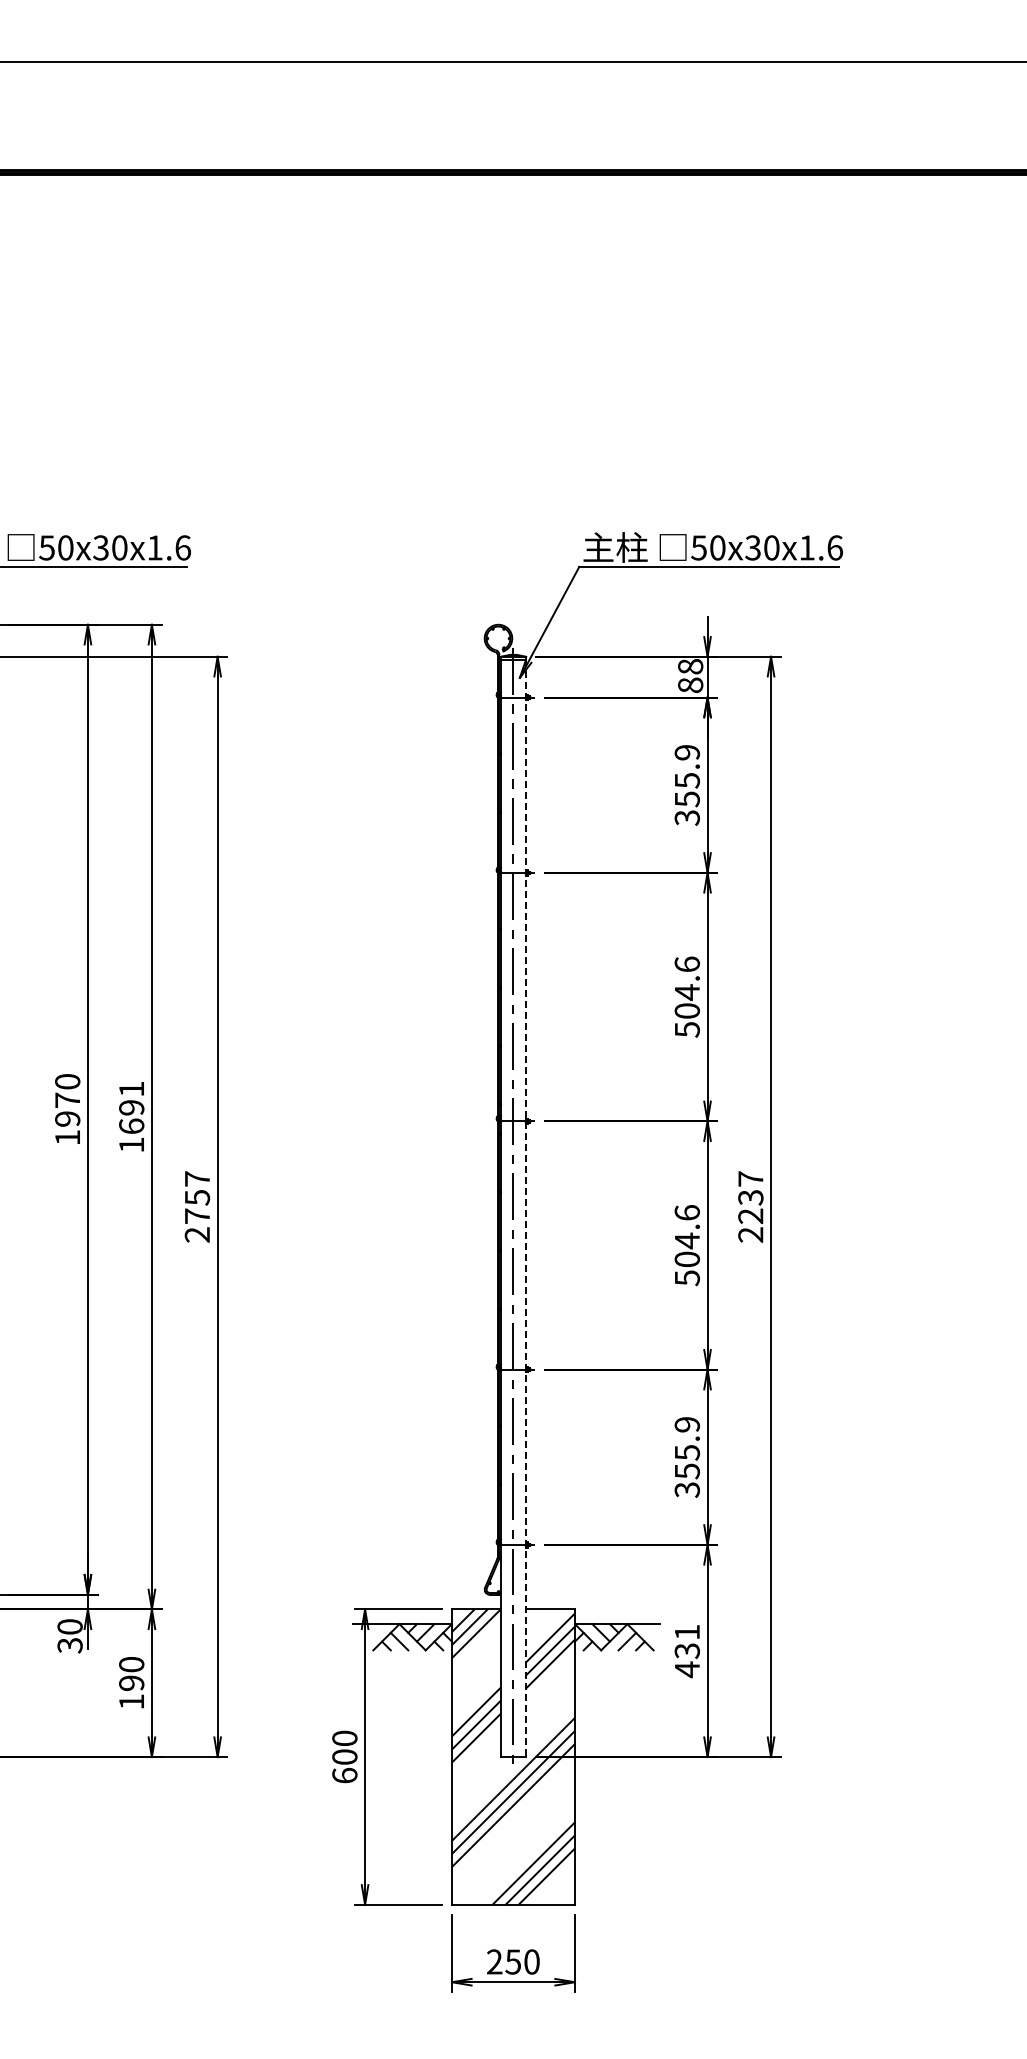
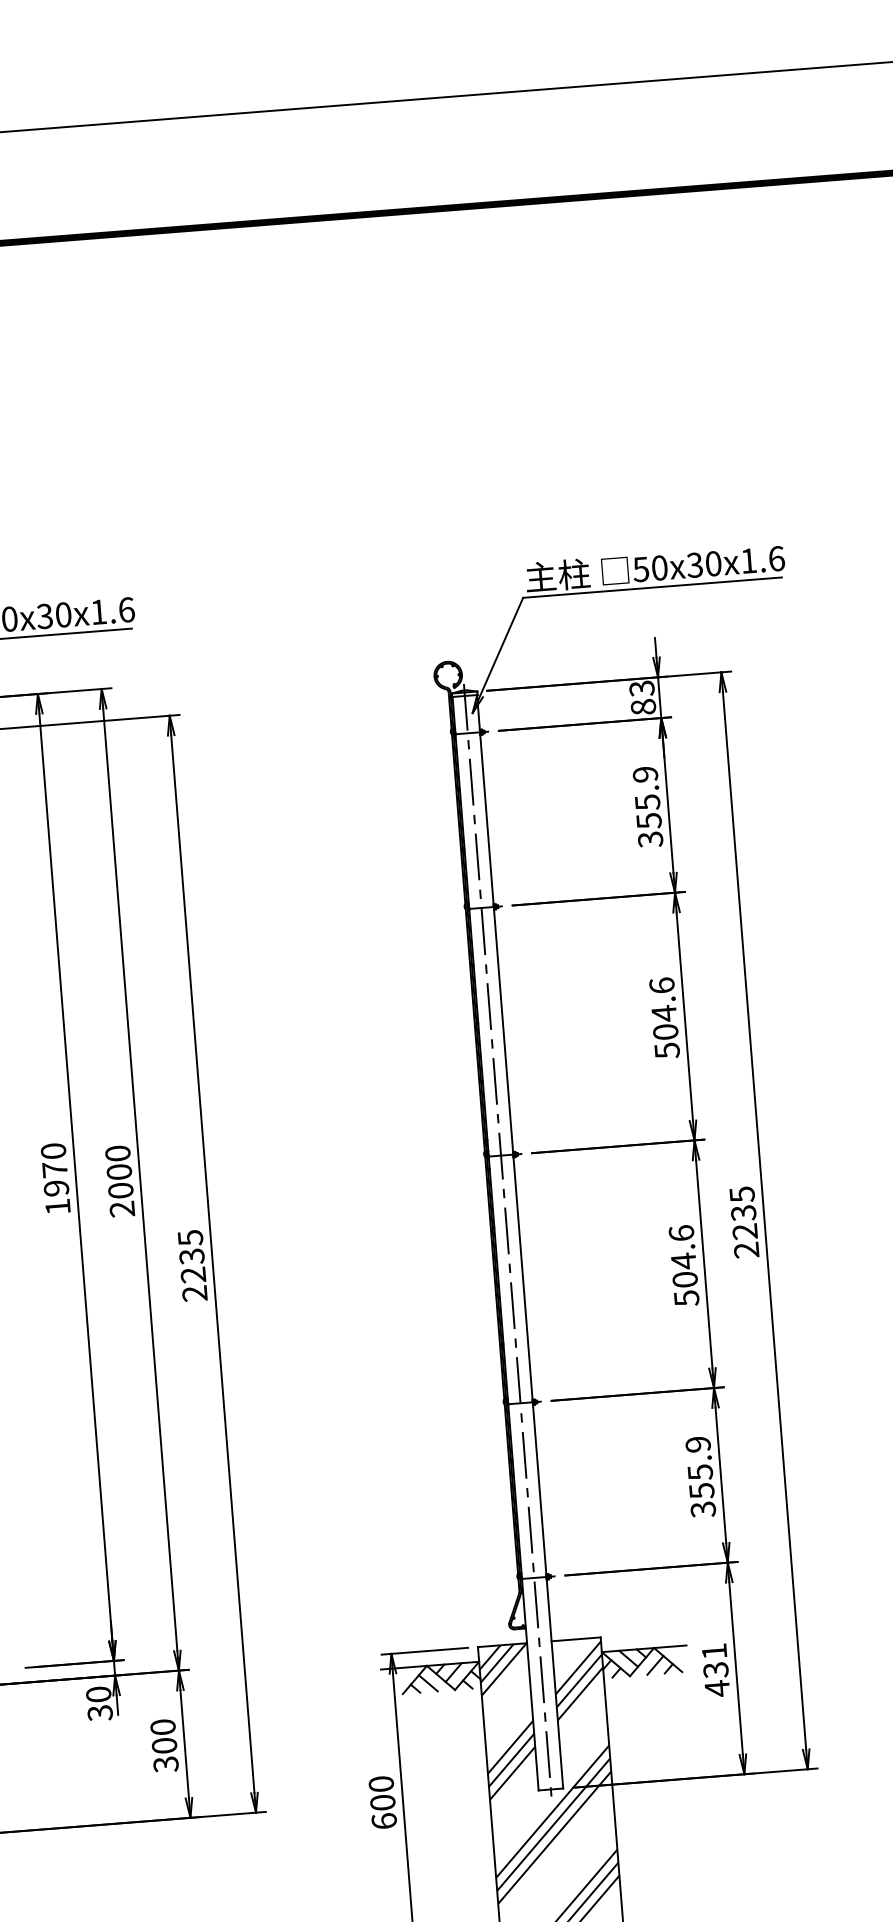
text: (690, 666) -> (641, 688), 88 -> 83
text: (131, 1116) -> (119, 1180), 1691 -> 2000
text: (750, 1179) -> (741, 1195), 2237 -> 2235
text: (197, 1197) -> (192, 1256), 2757 -> 2235
line: (525, 1209) -> (519, 1242), dashed -> solid
text: (131, 1692) -> (165, 1755), 190 -> 300

